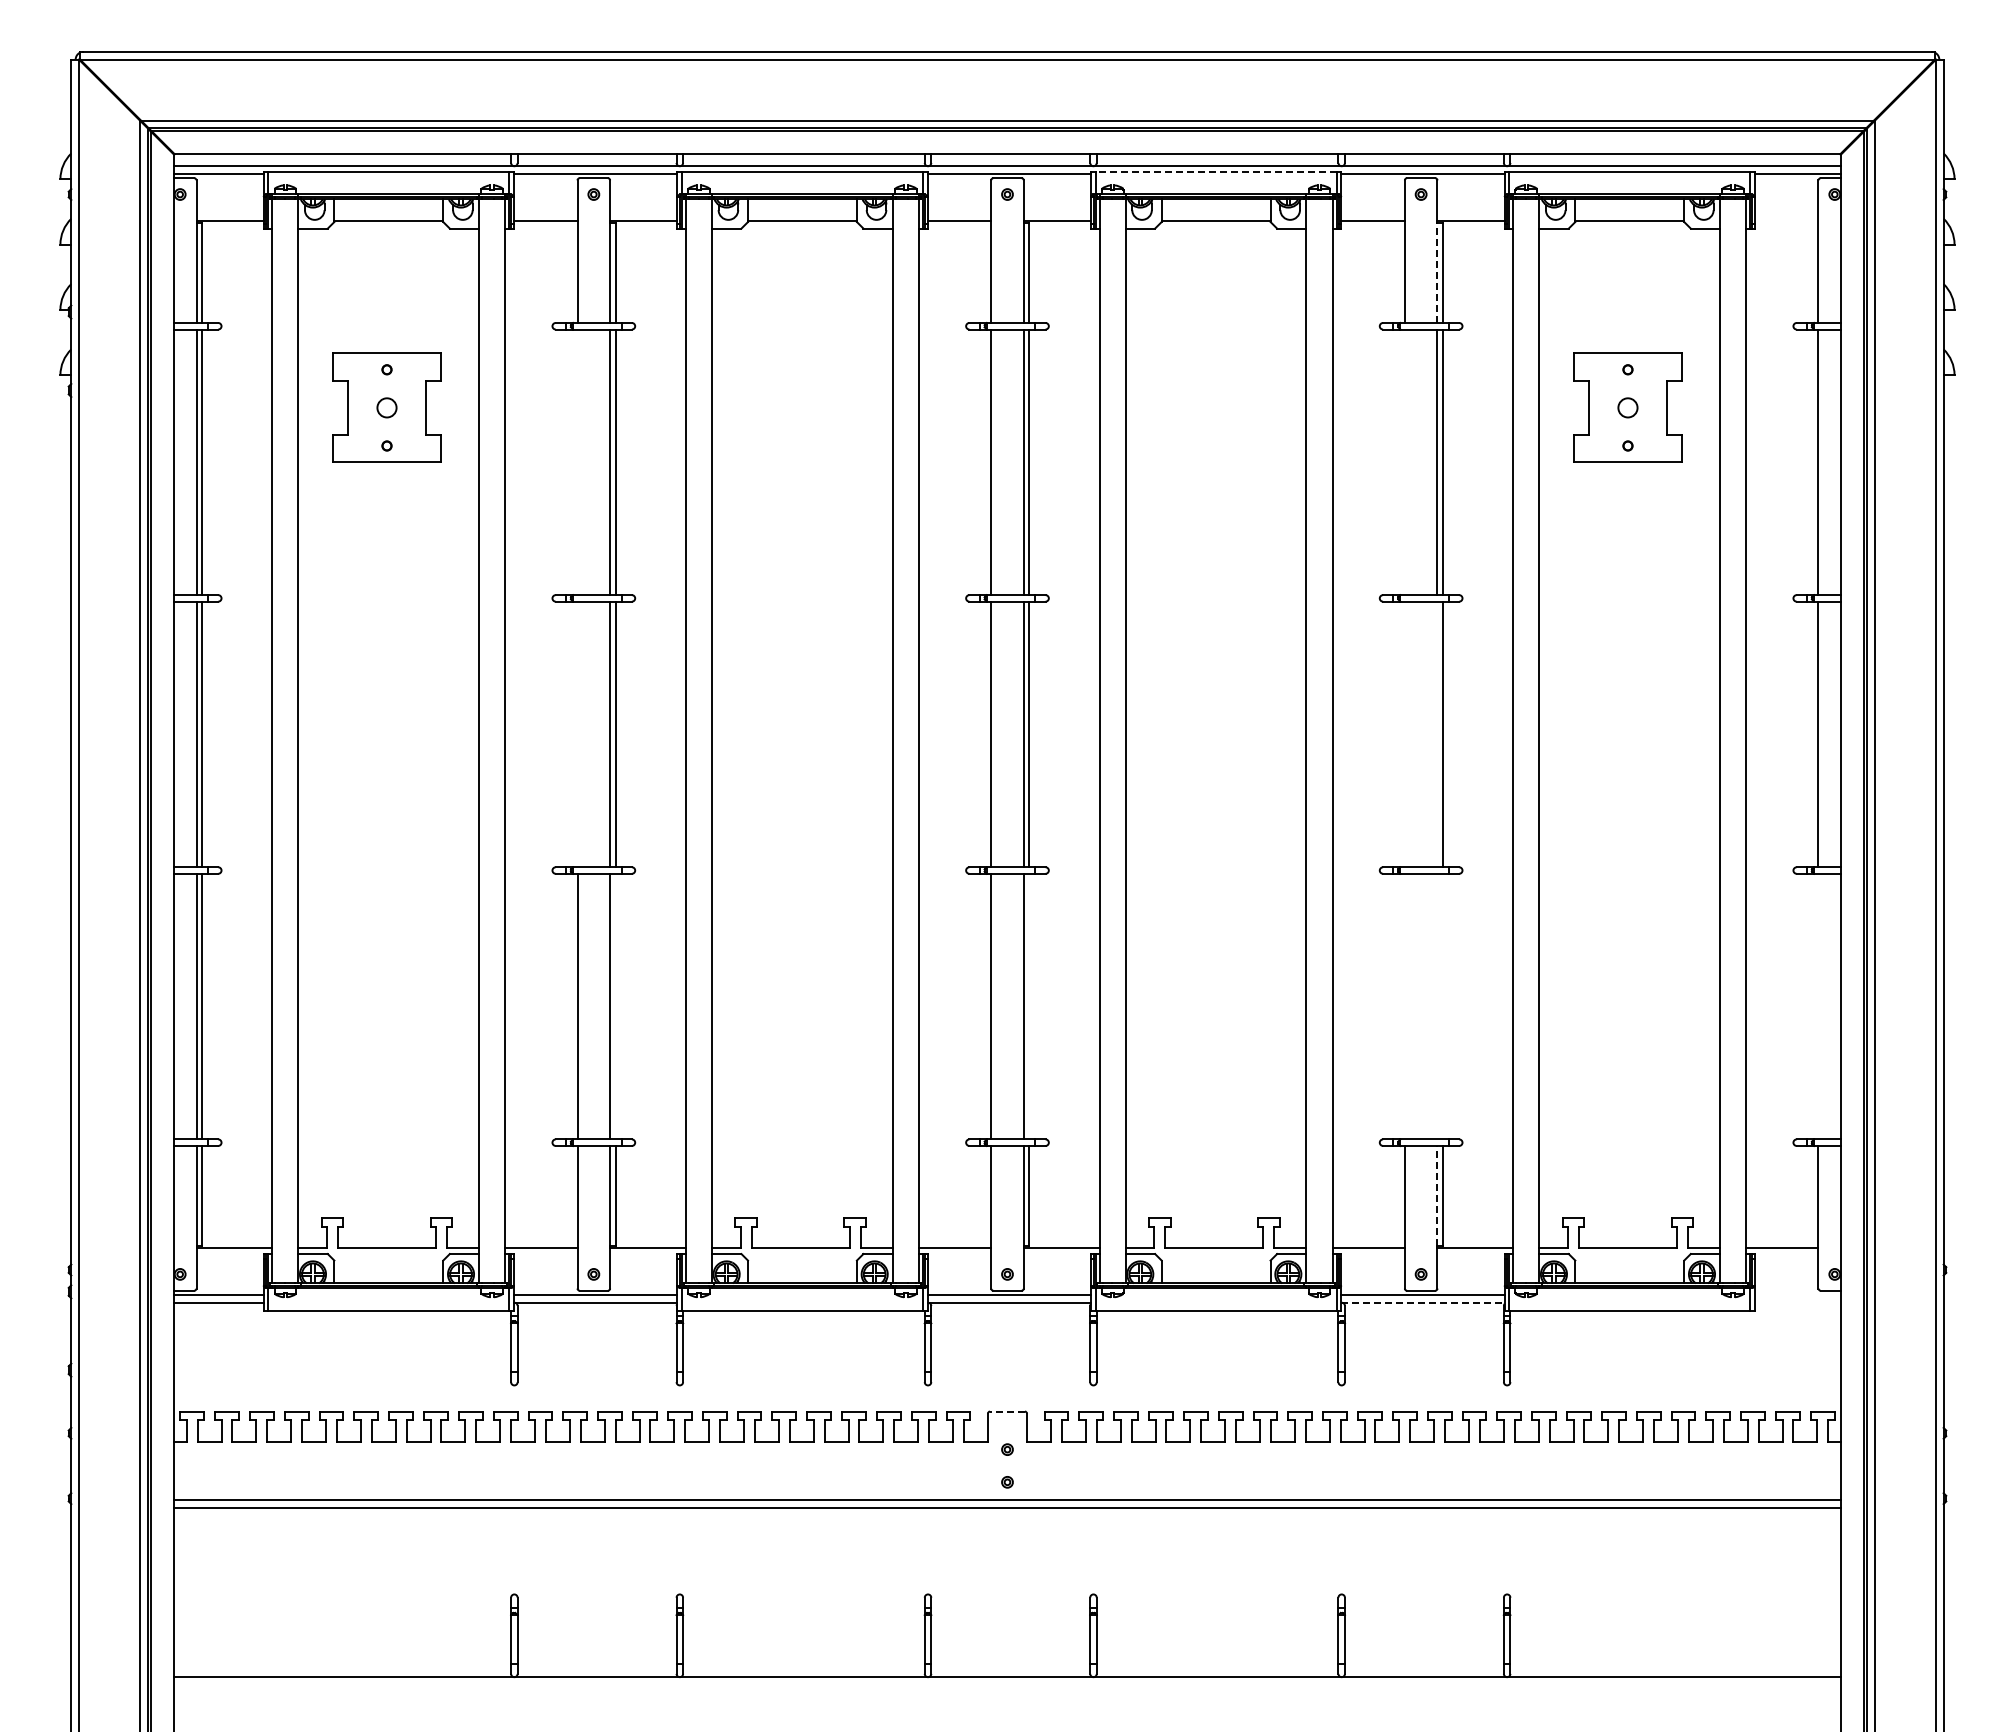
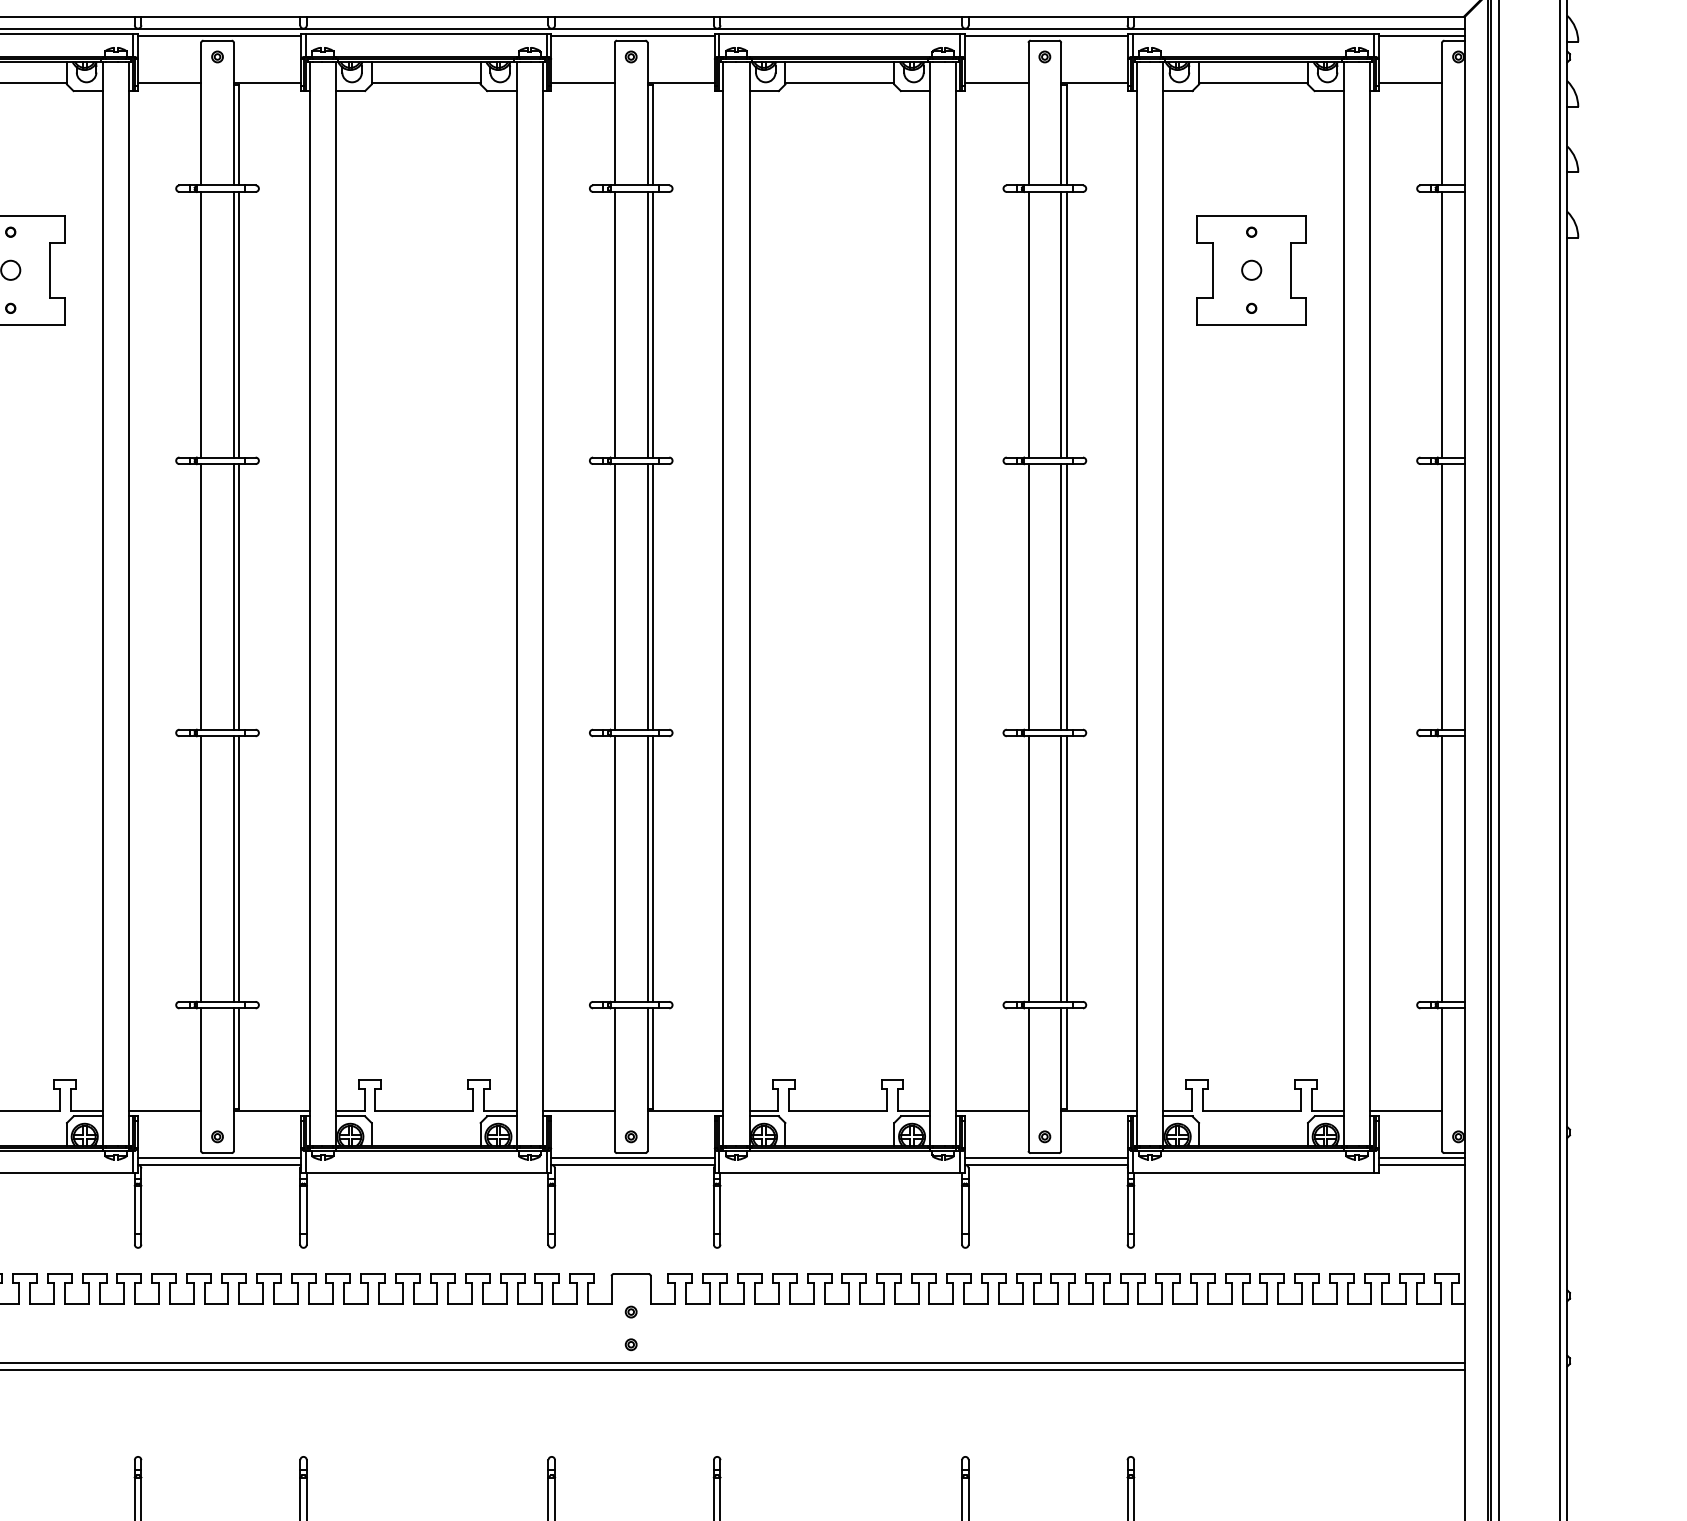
line: (1215, 171) -> (839, 33), dashed -> solid
line: (1786, 220) -> (1410, 82), added
line: (1437, 272) -> (1061, 134), dashed -> solid
line: (577, 462) -> (201, 324), added
line: (1404, 462) -> (1028, 324), added
line: (577, 734) -> (201, 596), added
line: (1404, 734) -> (1028, 596), added
line: (1437, 734) -> (1061, 596), added
line: (615, 1006) -> (239, 868), added
line: (1029, 1006) -> (653, 868), added
line: (1404, 1006) -> (1028, 868), added
line: (1437, 1006) -> (1061, 868), added
line: (1442, 1006) -> (1066, 868), added
line: (1818, 1006) -> (1442, 868), added
line: (1437, 1195) -> (1061, 1057), dashed -> solid
line: (1797, 1295) -> (1421, 1157), added
line: (1422, 1302) -> (1046, 1164), dashed -> solid
line: (1797, 1302) -> (1421, 1164), added
line: (1007, 1411) -> (631, 1273), dashed -> solid

